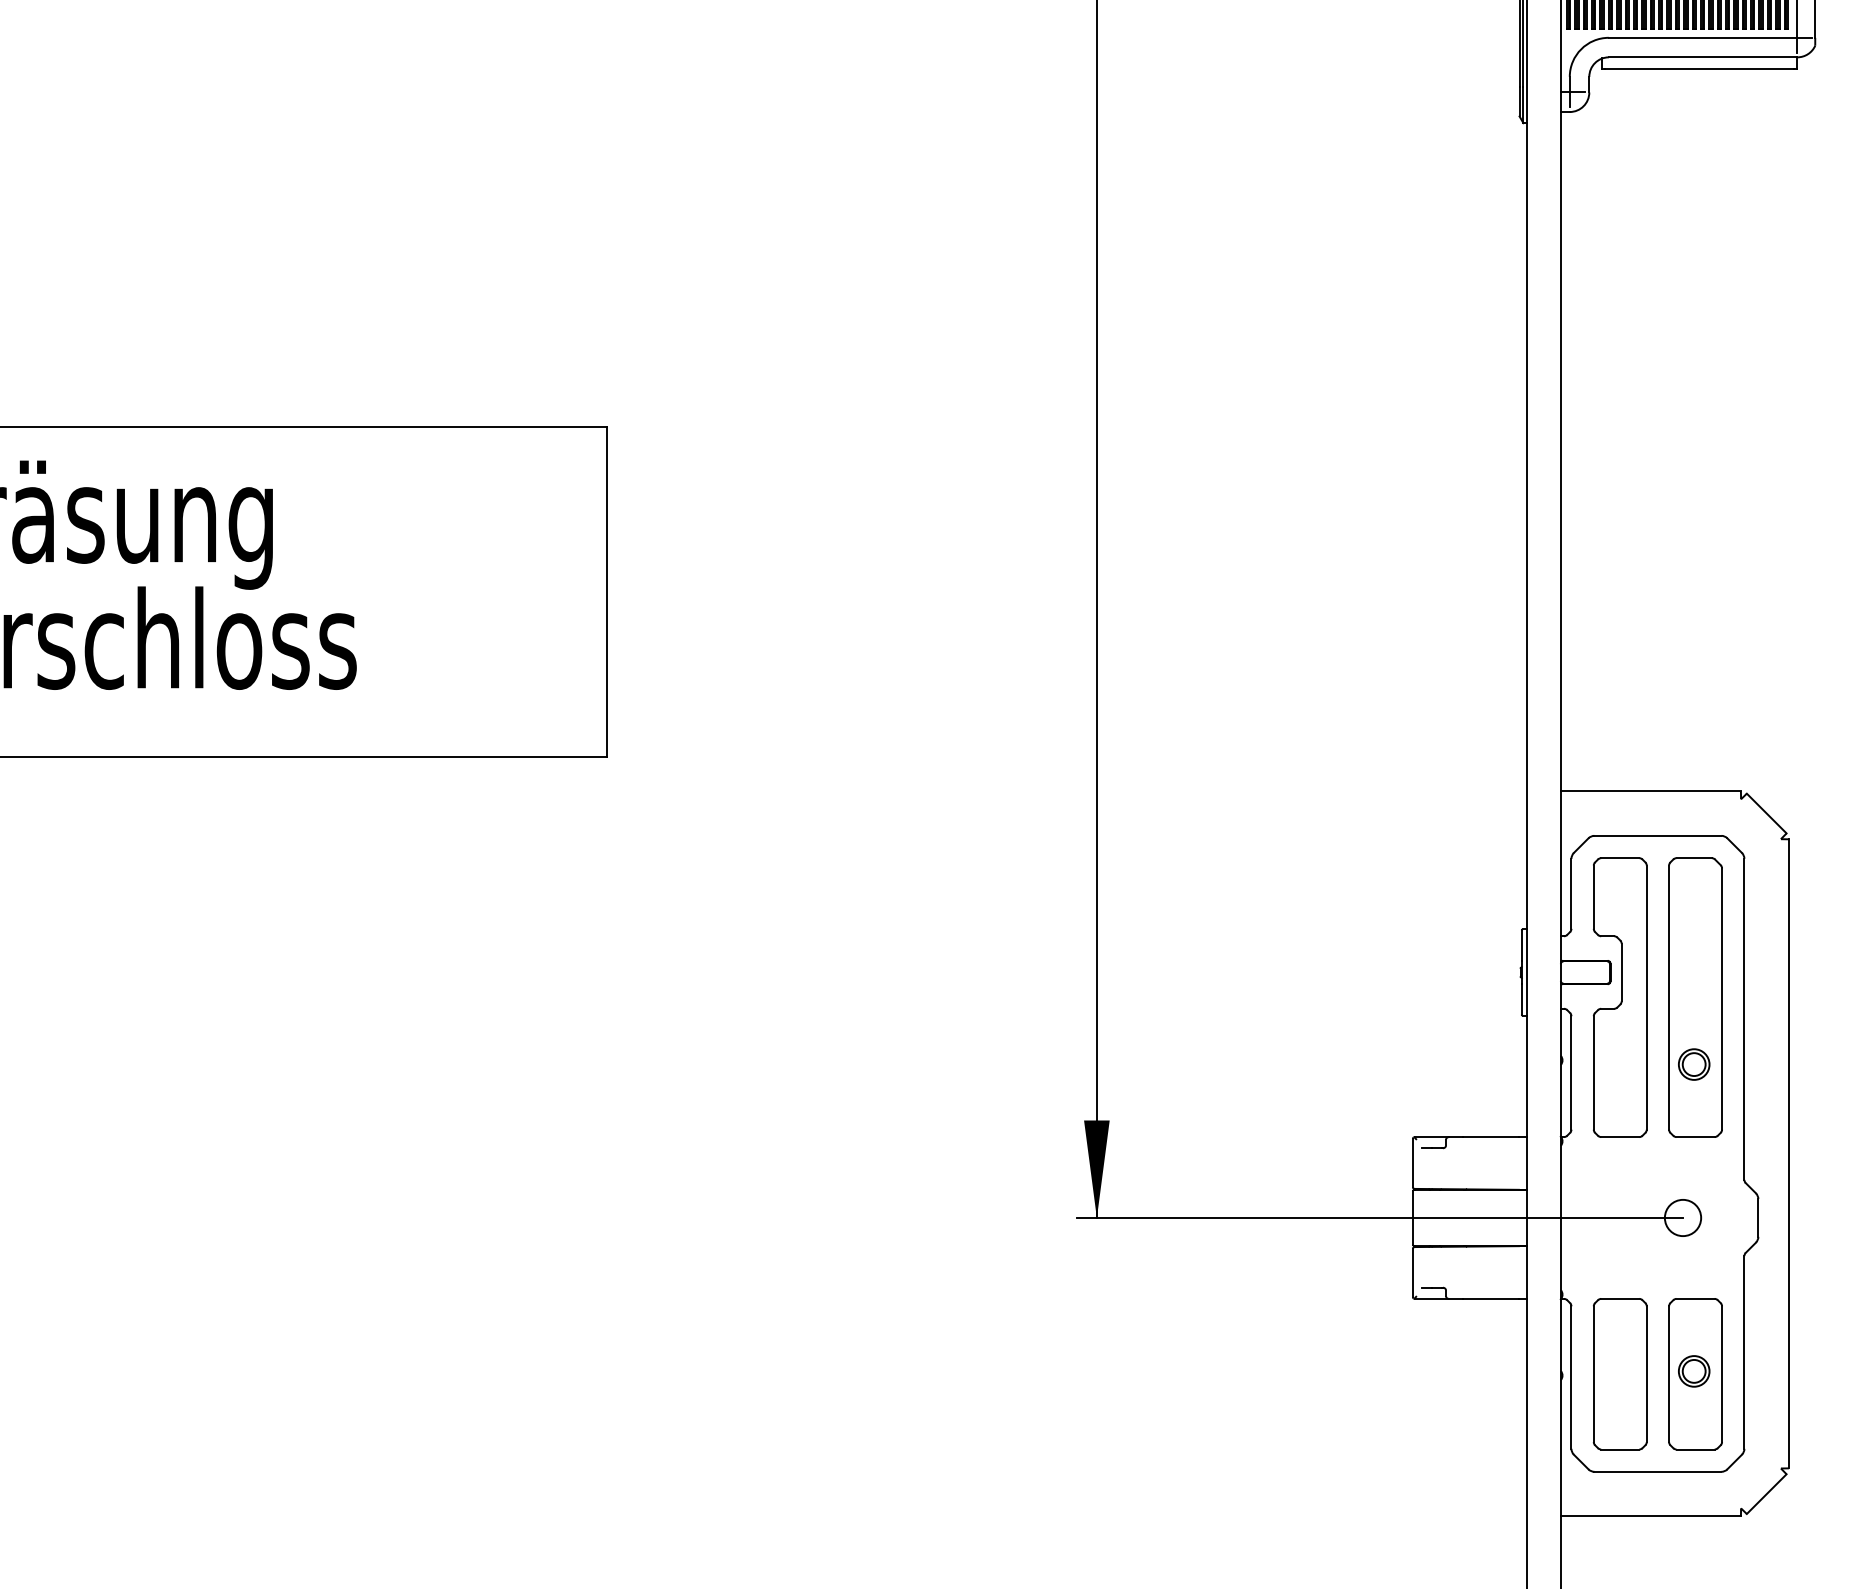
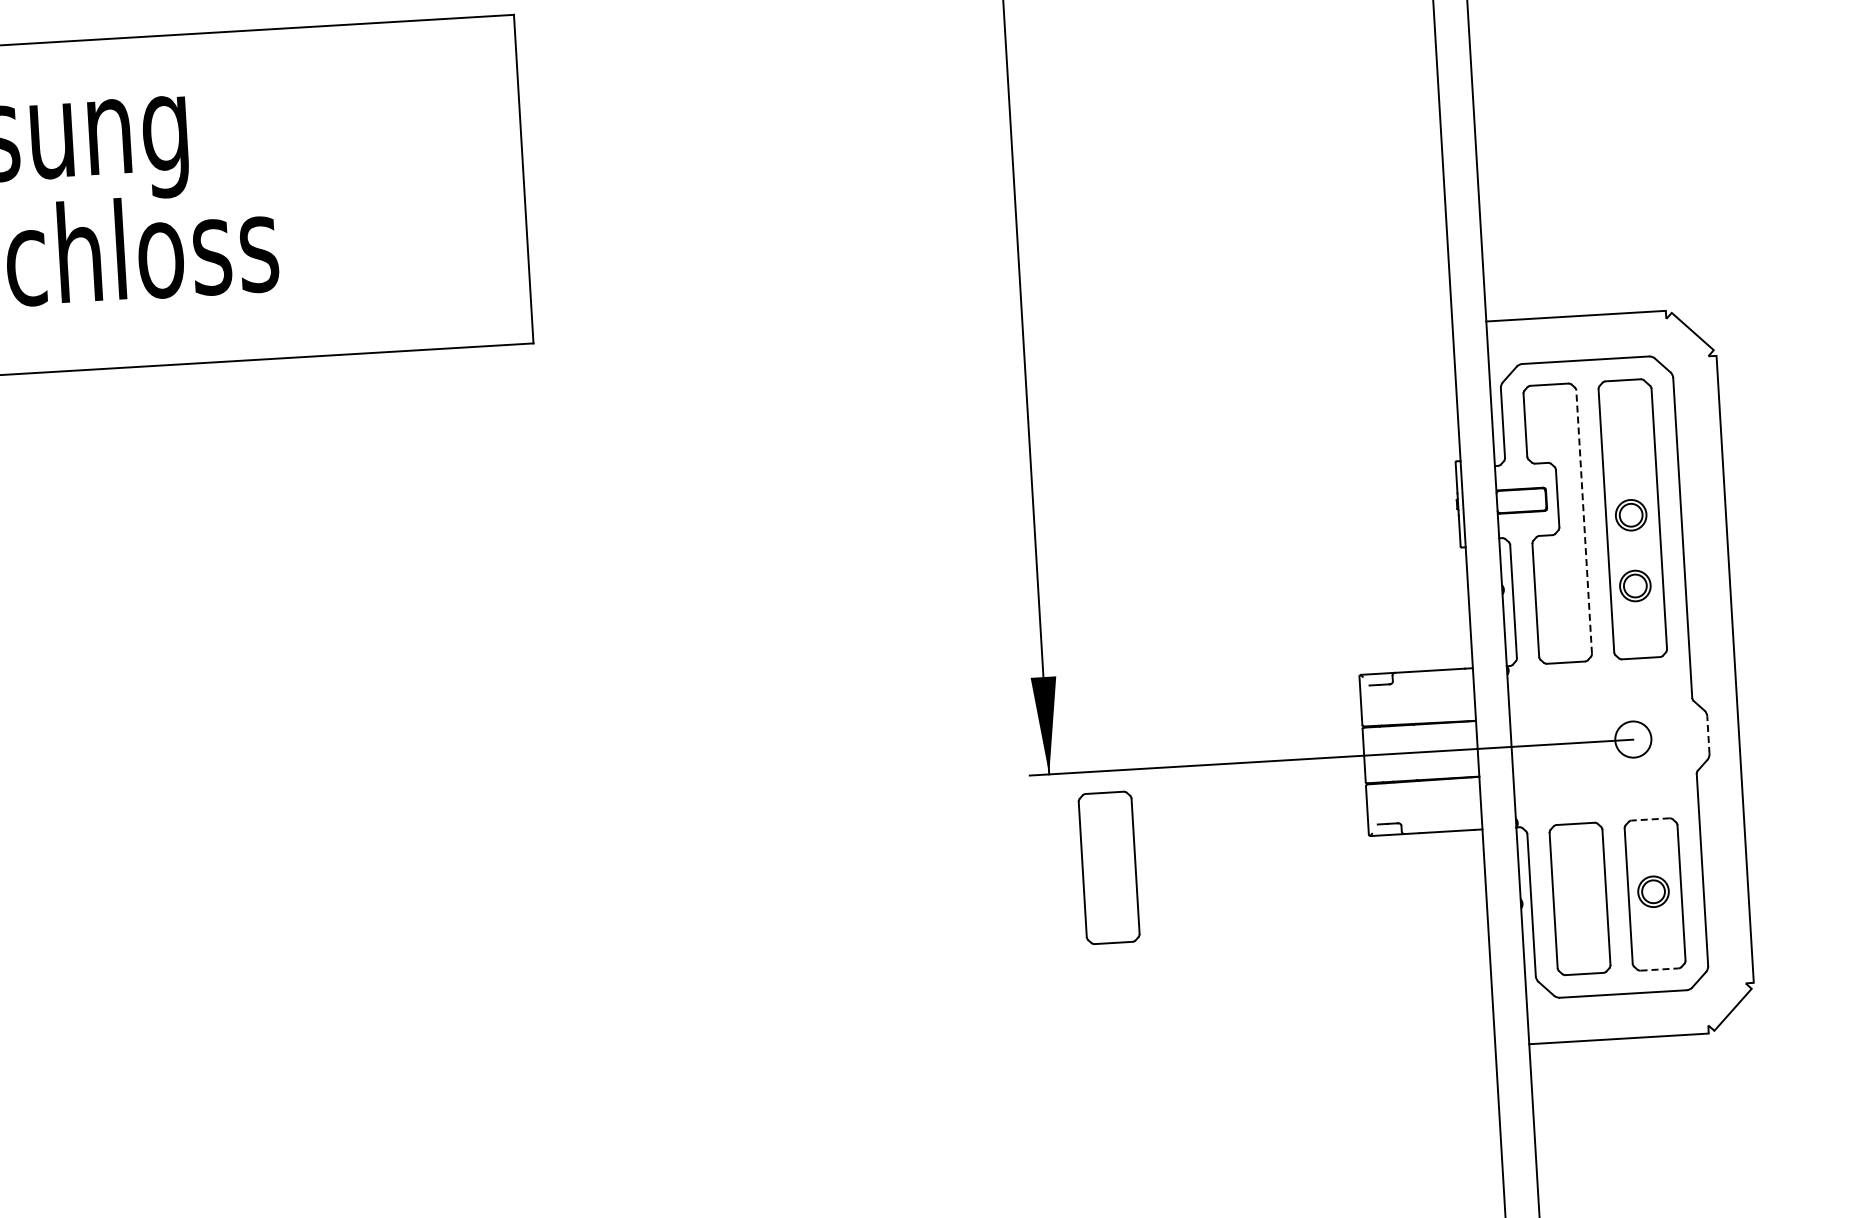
part: (1694, 993) -> (1631, 515), added
line: (1646, 997) -> (1583, 521), solid -> dashed
line: (1758, 1218) -> (1708, 735), solid -> dashed
line: (1695, 1298) -> (1650, 819), solid -> dashed
part: (1150, 1315) -> (1108, 868), added
line: (1696, 1449) -> (1660, 969), solid -> dashed

